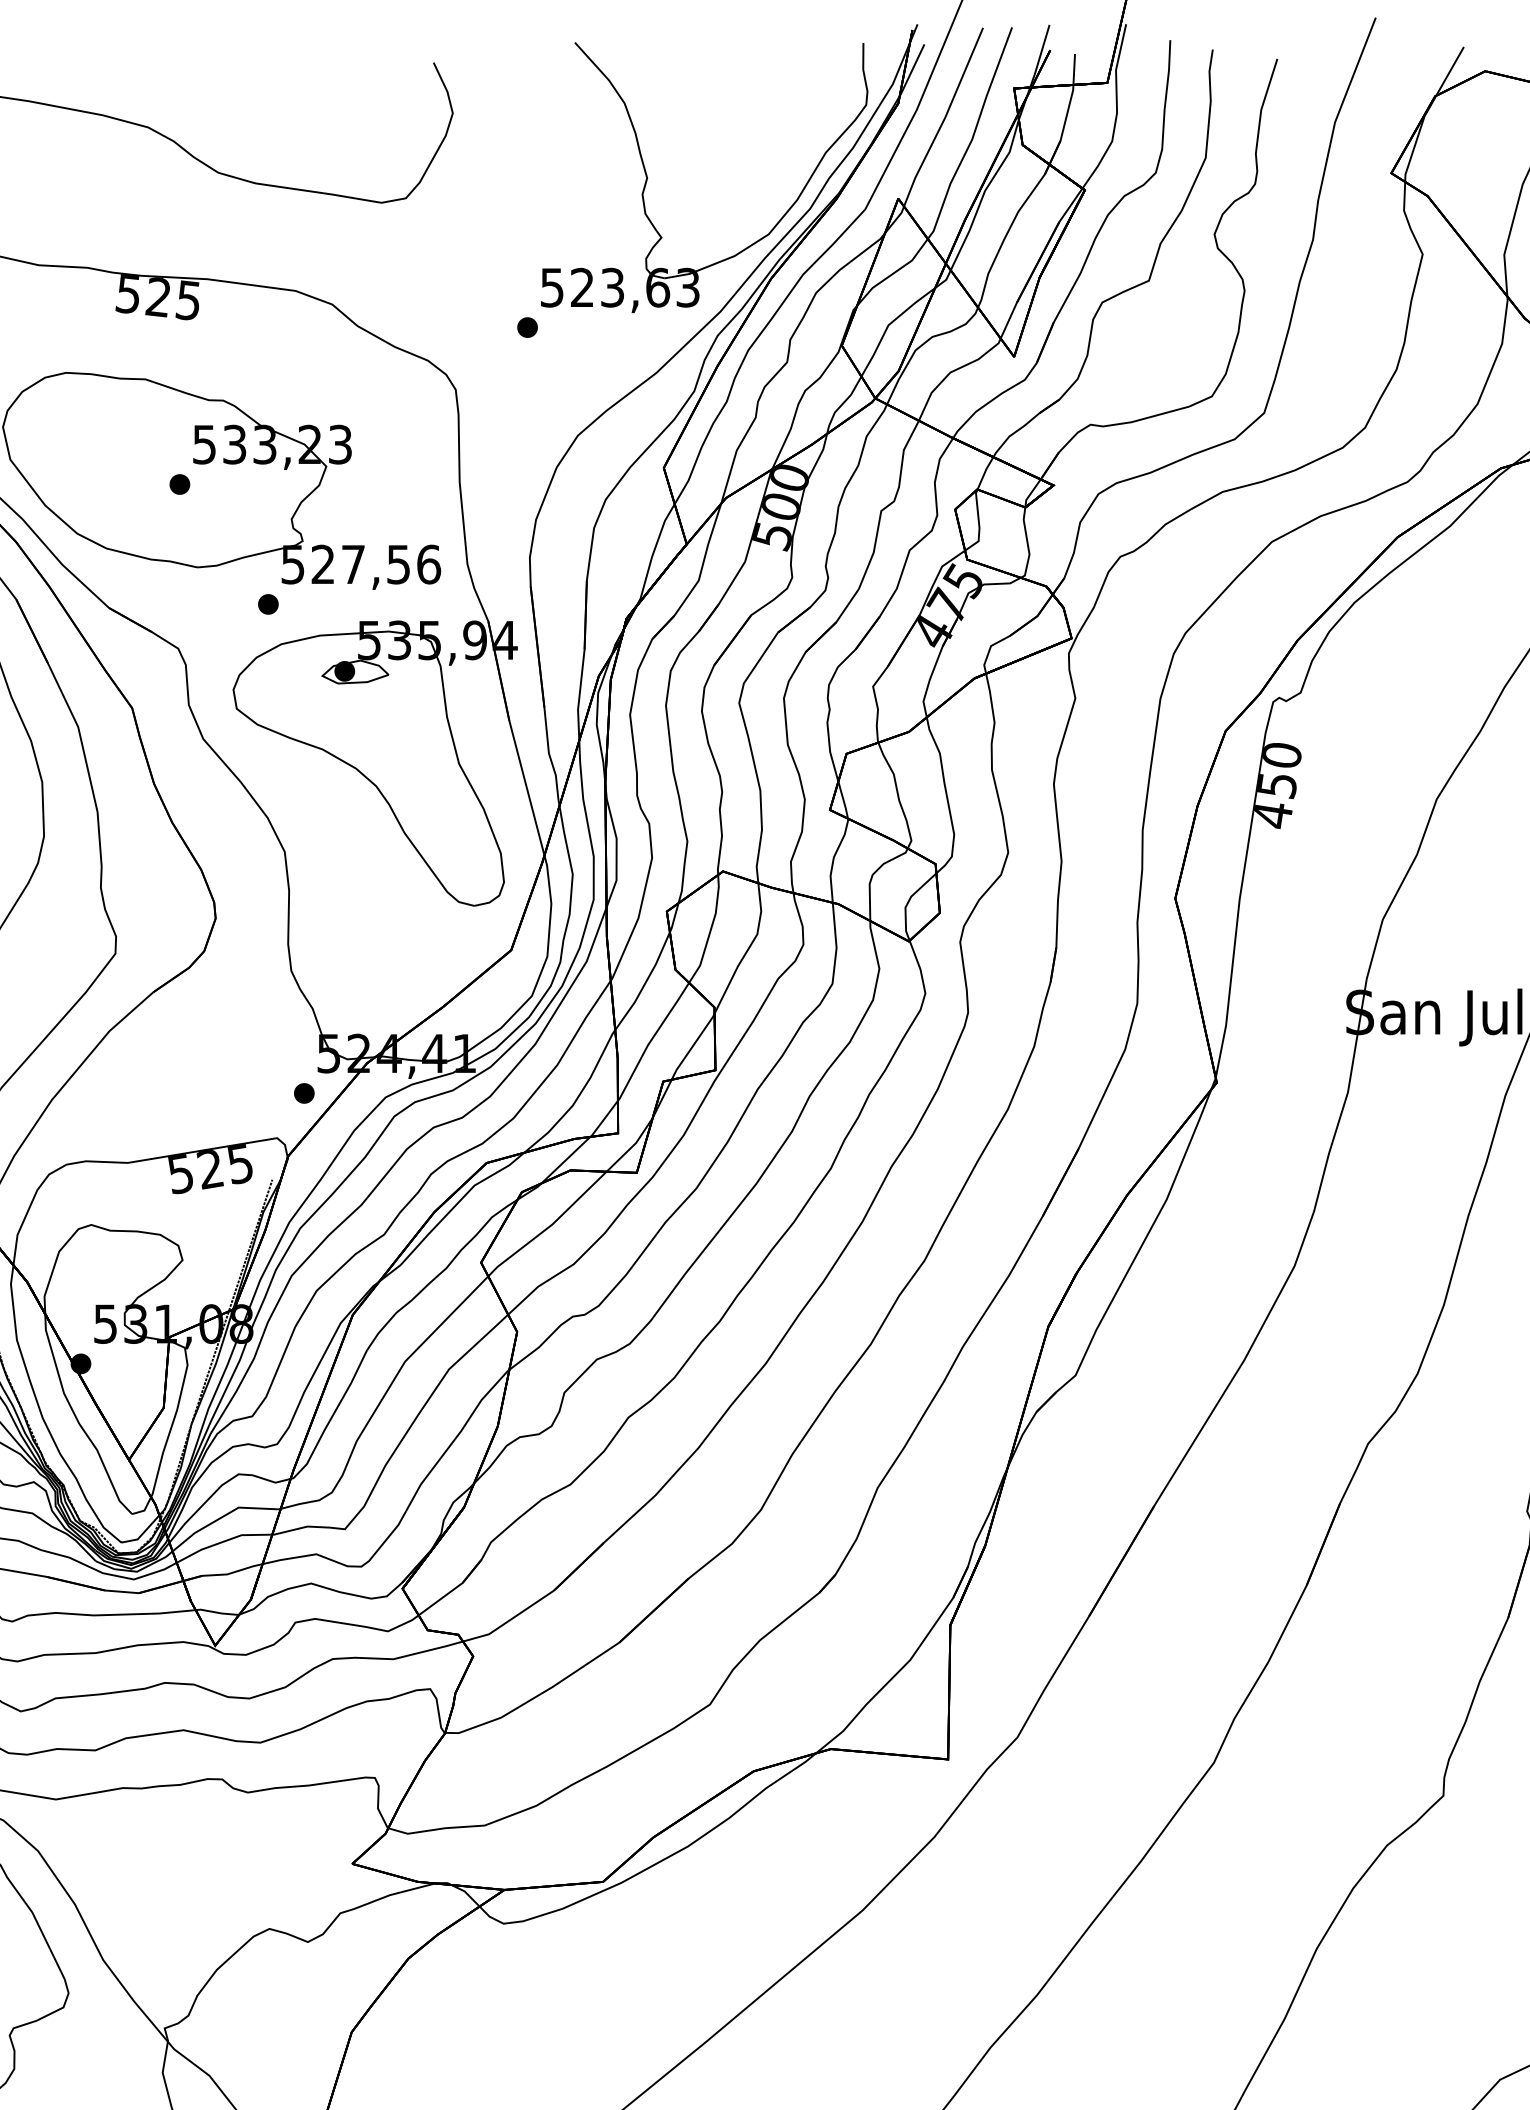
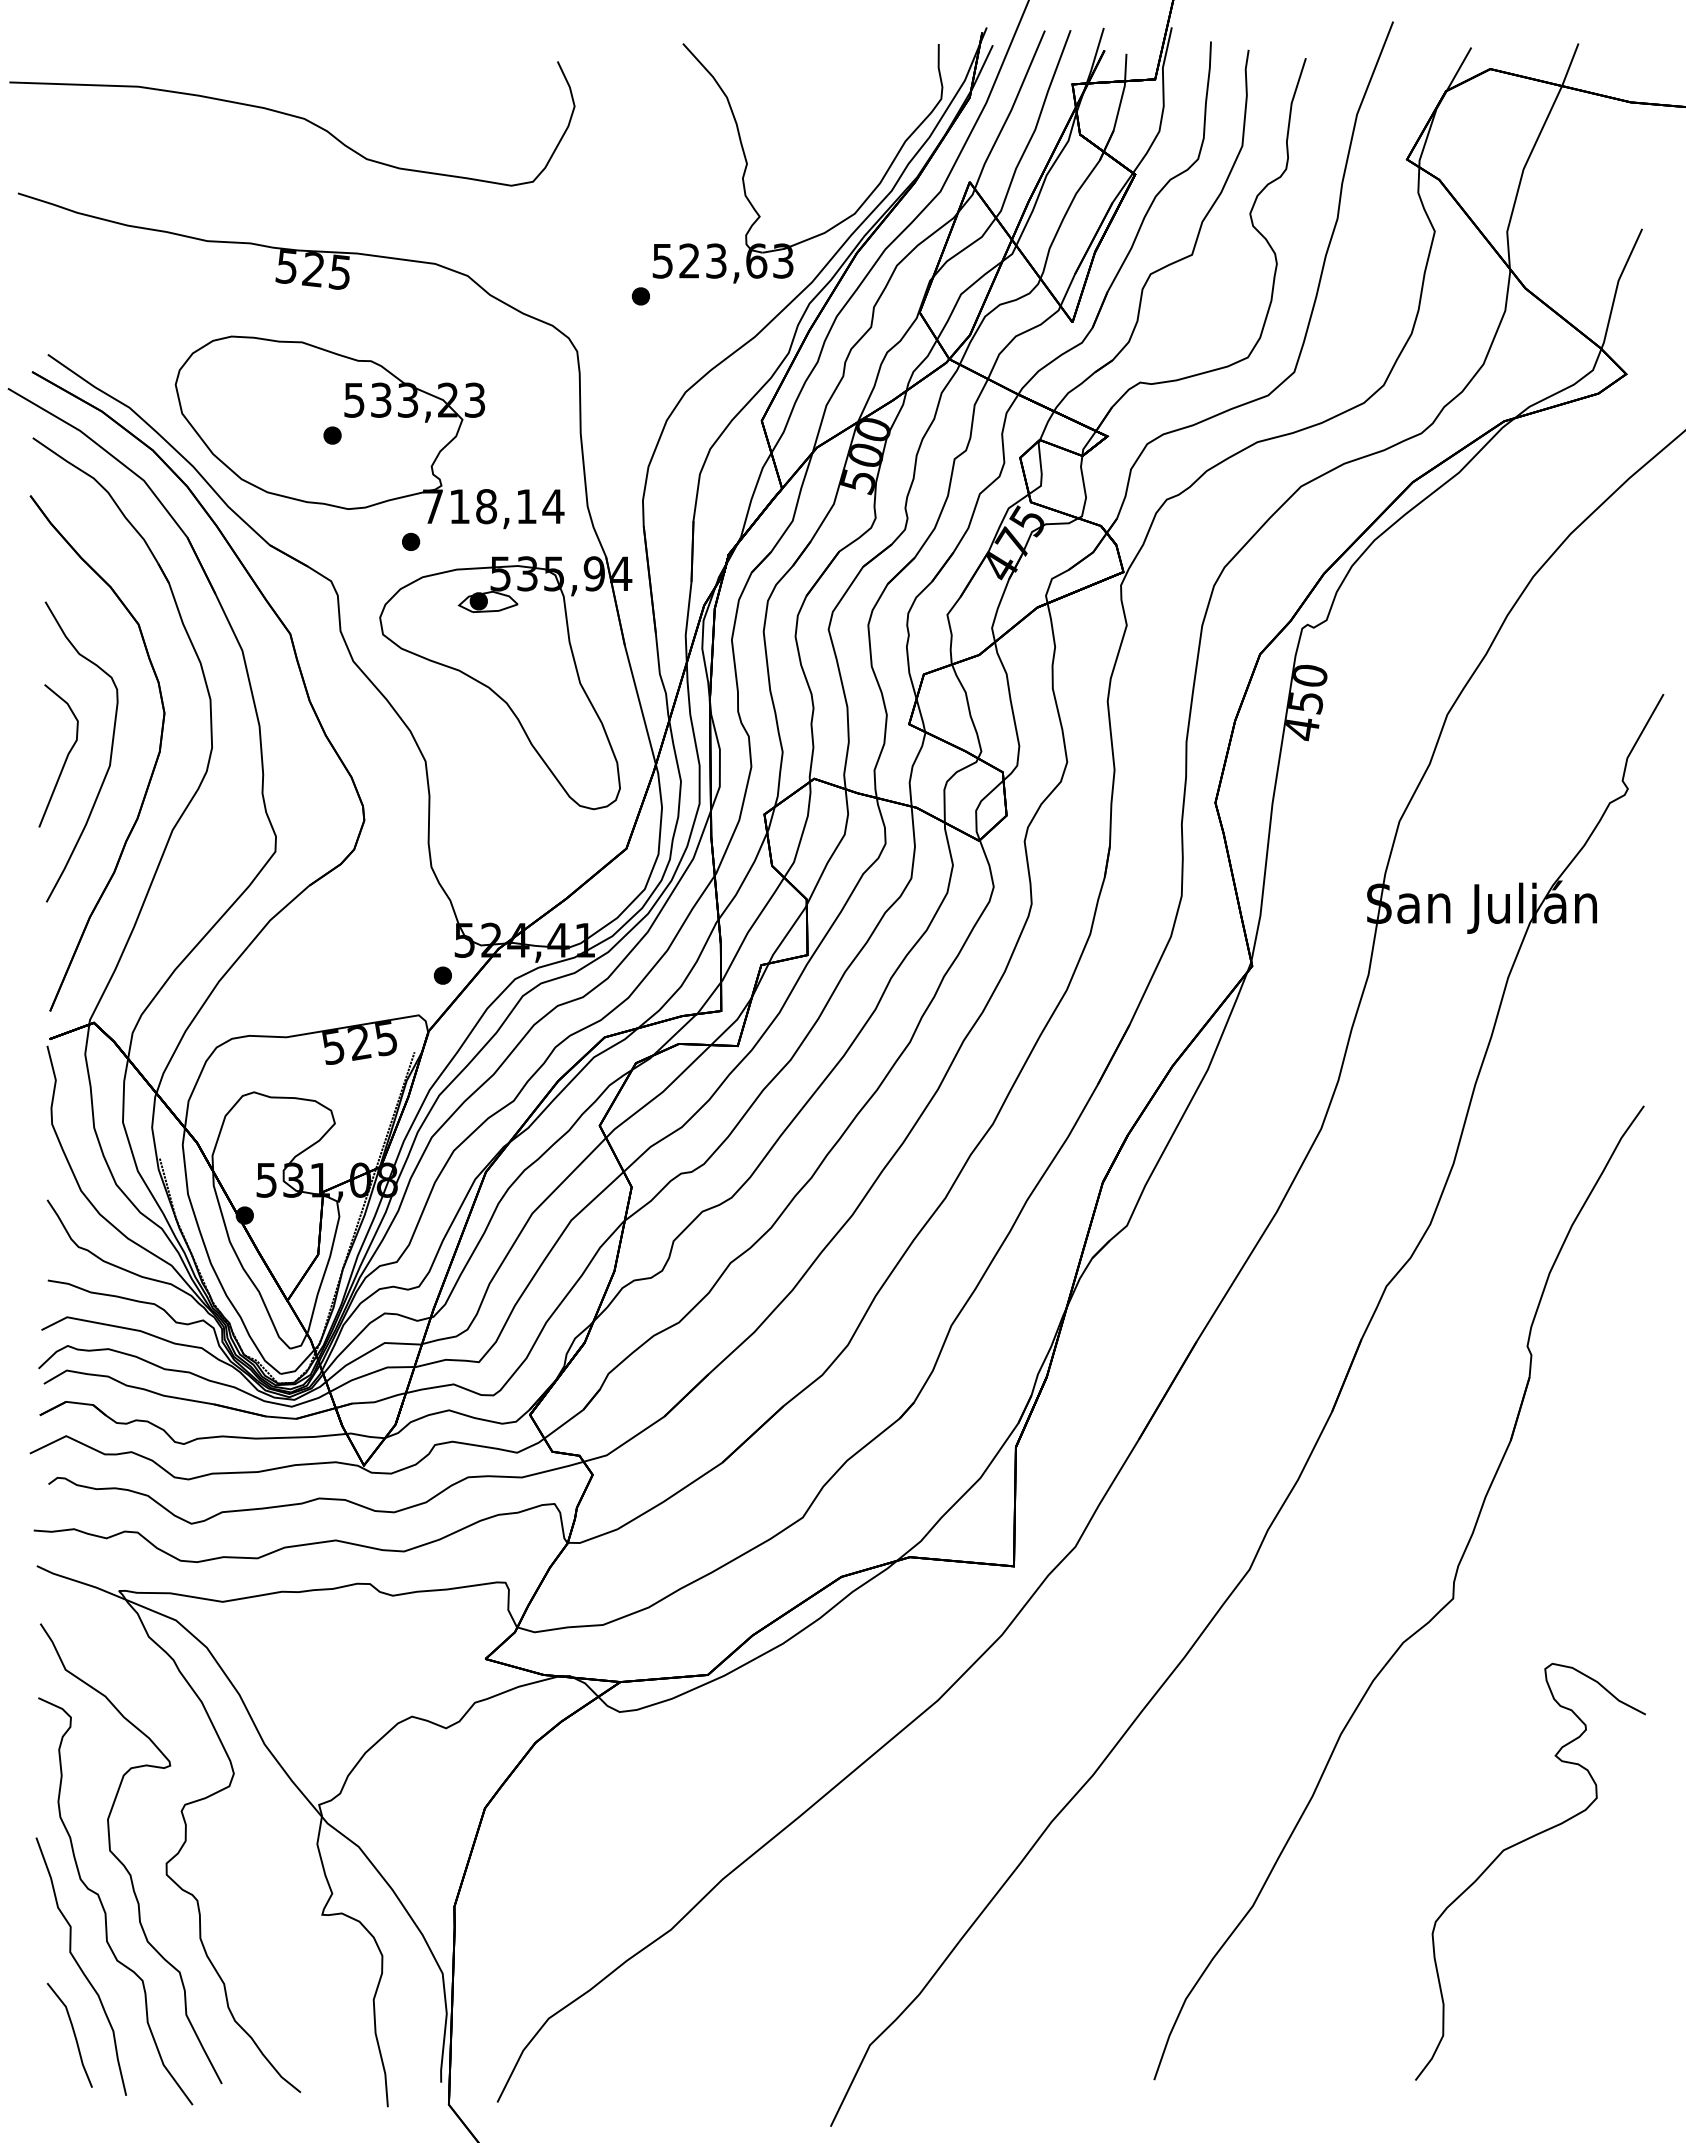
text: (361, 564) -> (493, 506), 527,56 -> 718,14

